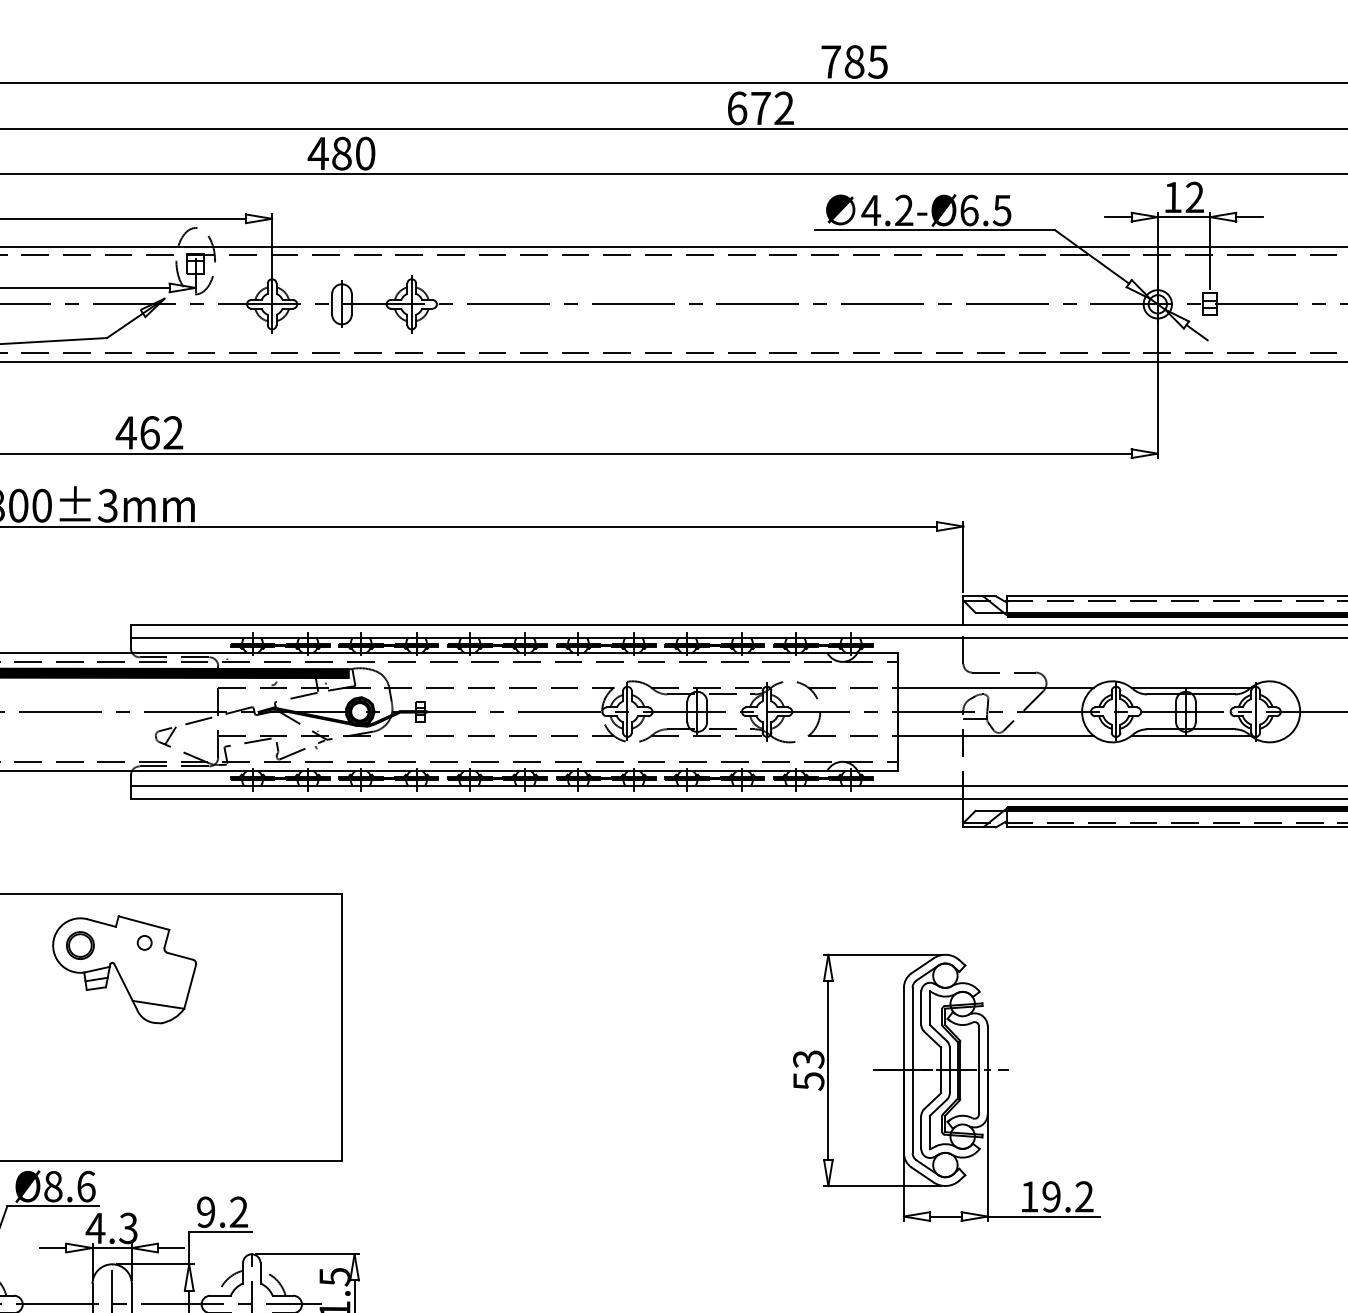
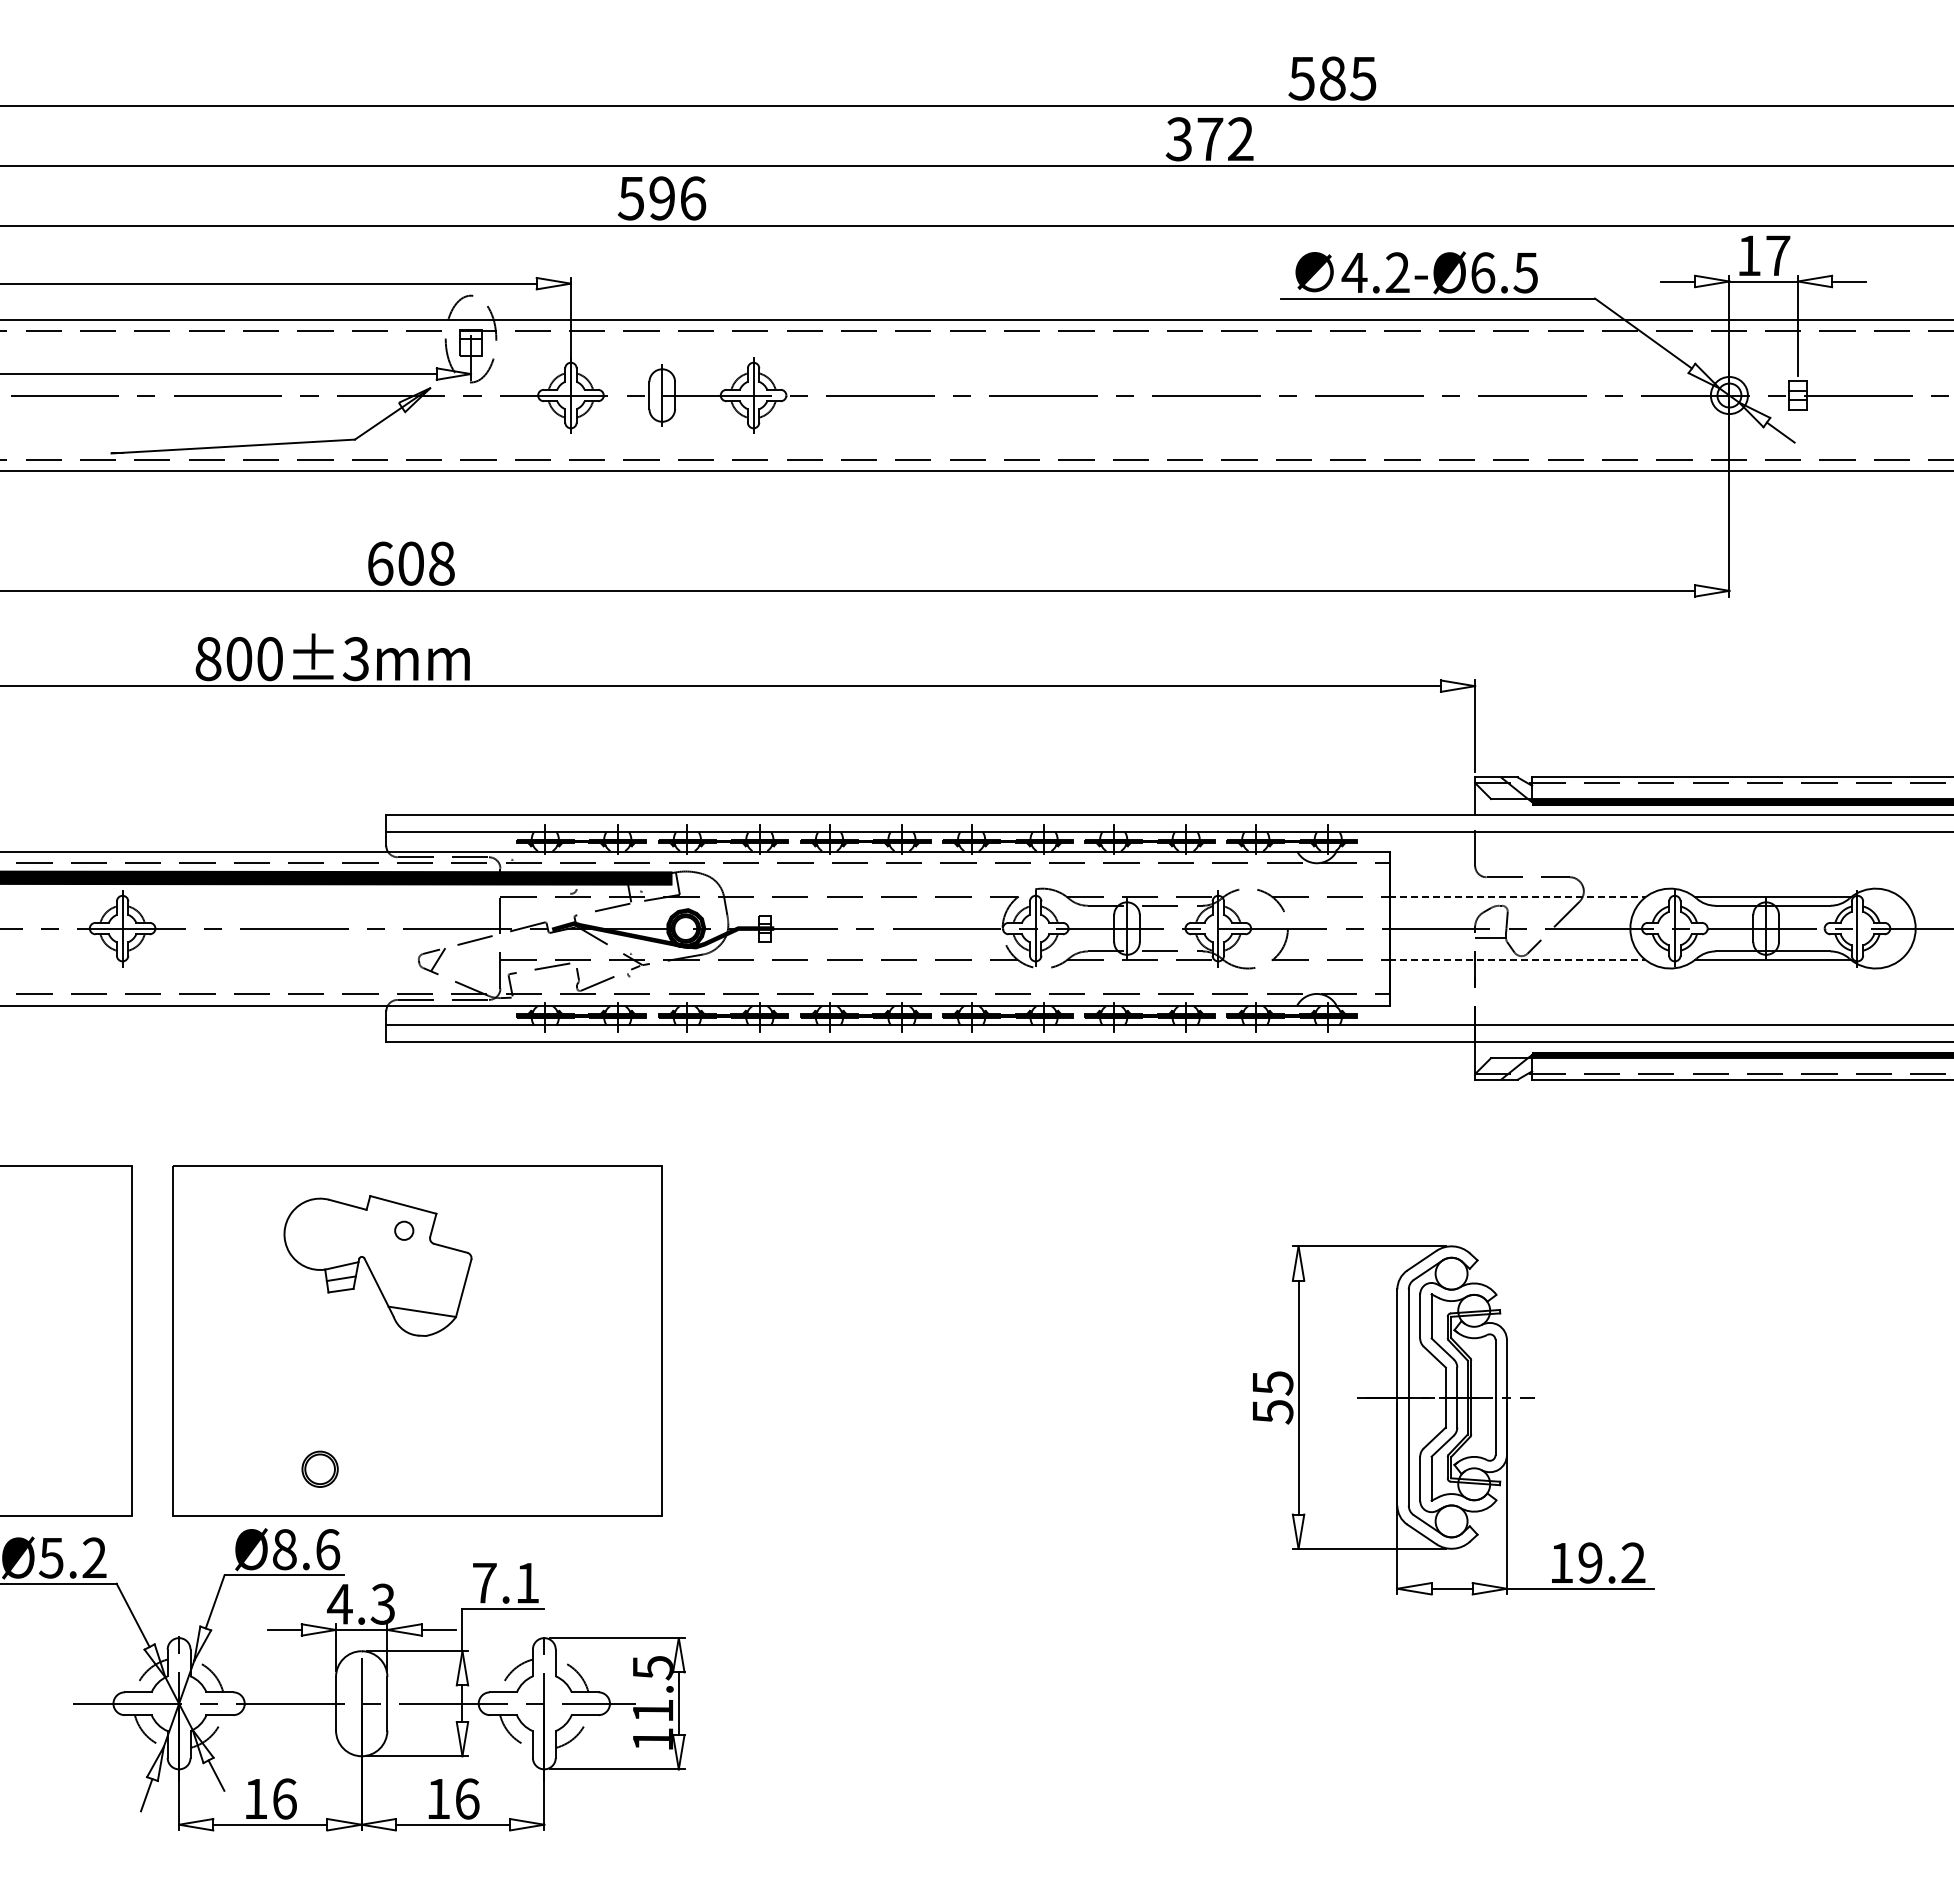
text: (830, 61) -> (1301, 78), 785 -> 585
text: (736, 108) -> (1178, 139), 672 -> 372
text: (341, 153) -> (661, 198), 480 -> 596
text: (1195, 197) -> (1778, 255), 12 -> 17
text: (149, 432) -> (410, 563), 462 -> 608
line: (995, 688) -> (1517, 897), solid -> dashed
line: (995, 735) -> (1517, 959), solid -> dashed
part: (79, 944) -> (319, 1468), moved
text: (808, 1059) -> (1272, 1383), 53 -> 55
text: (222, 1211) -> (505, 1582), 9.2 -> 7.1

